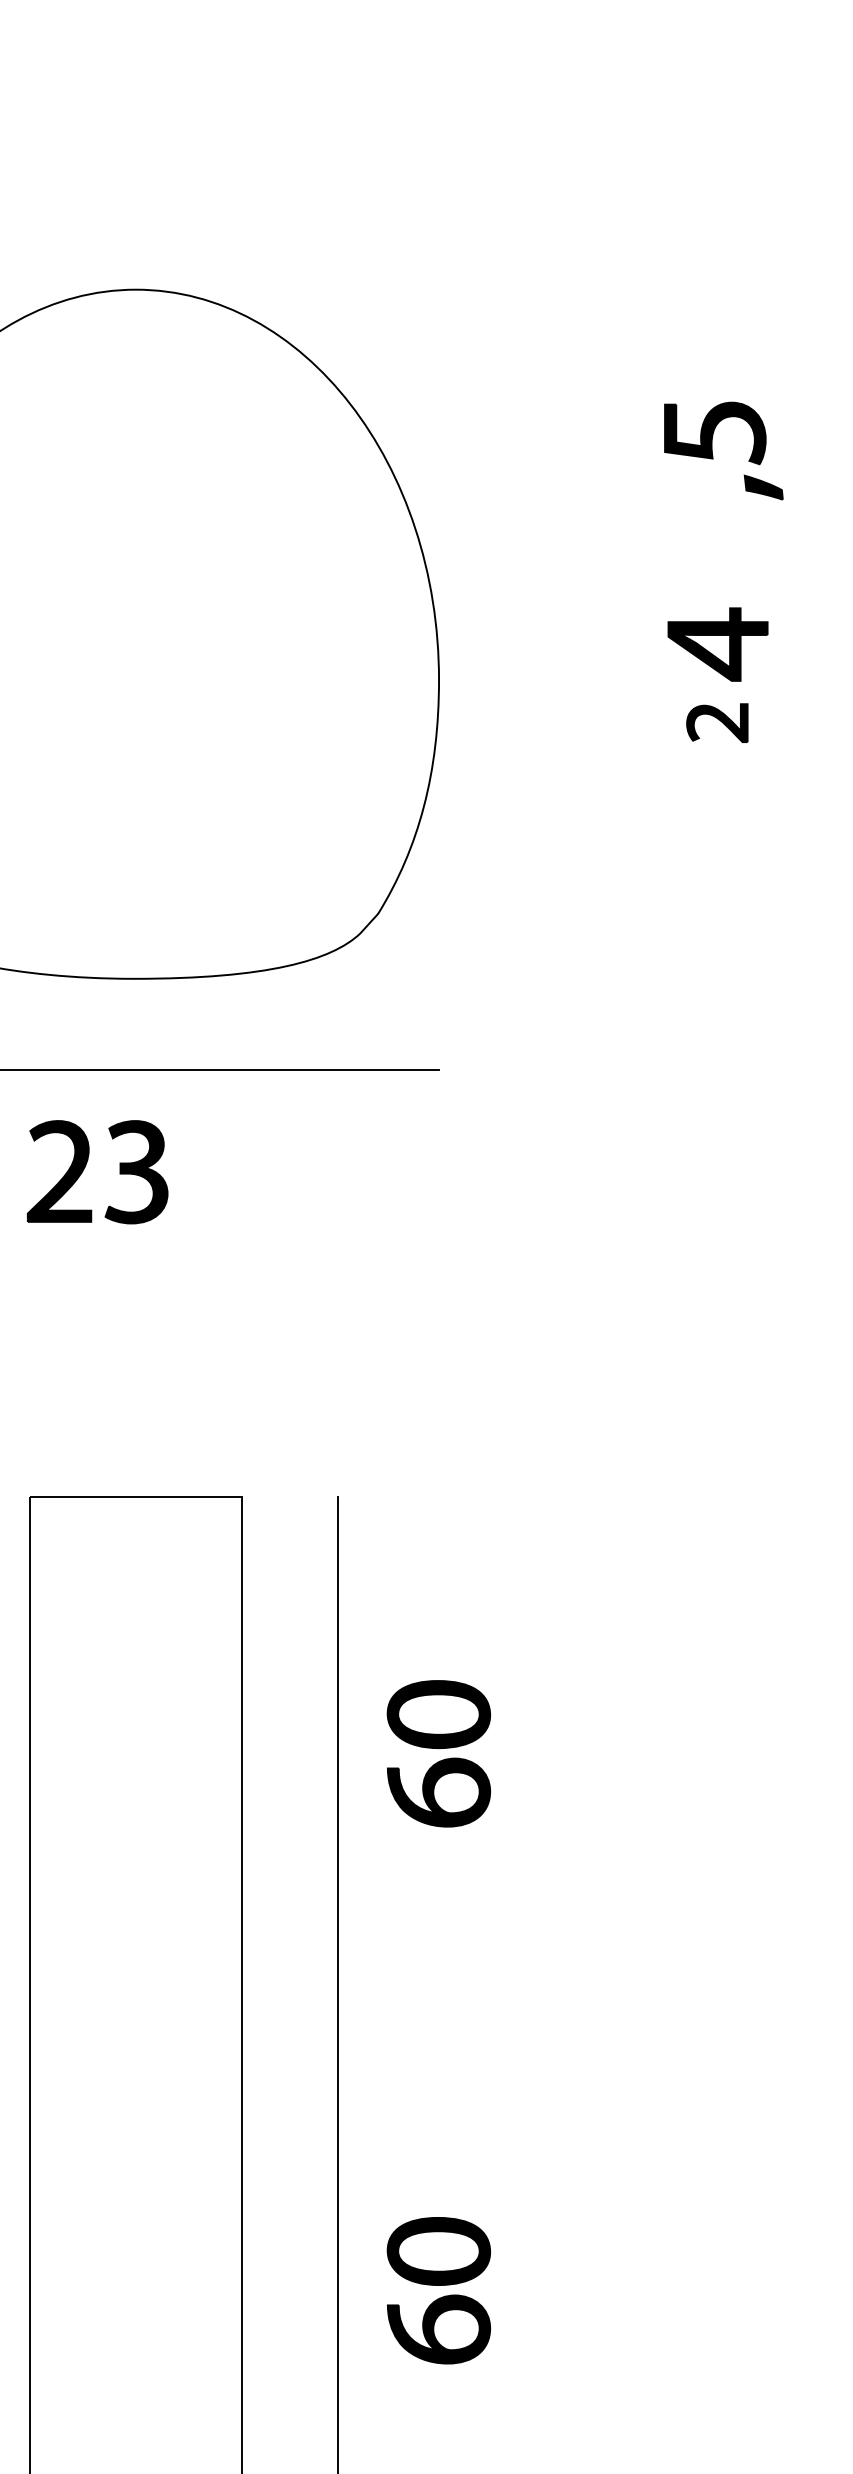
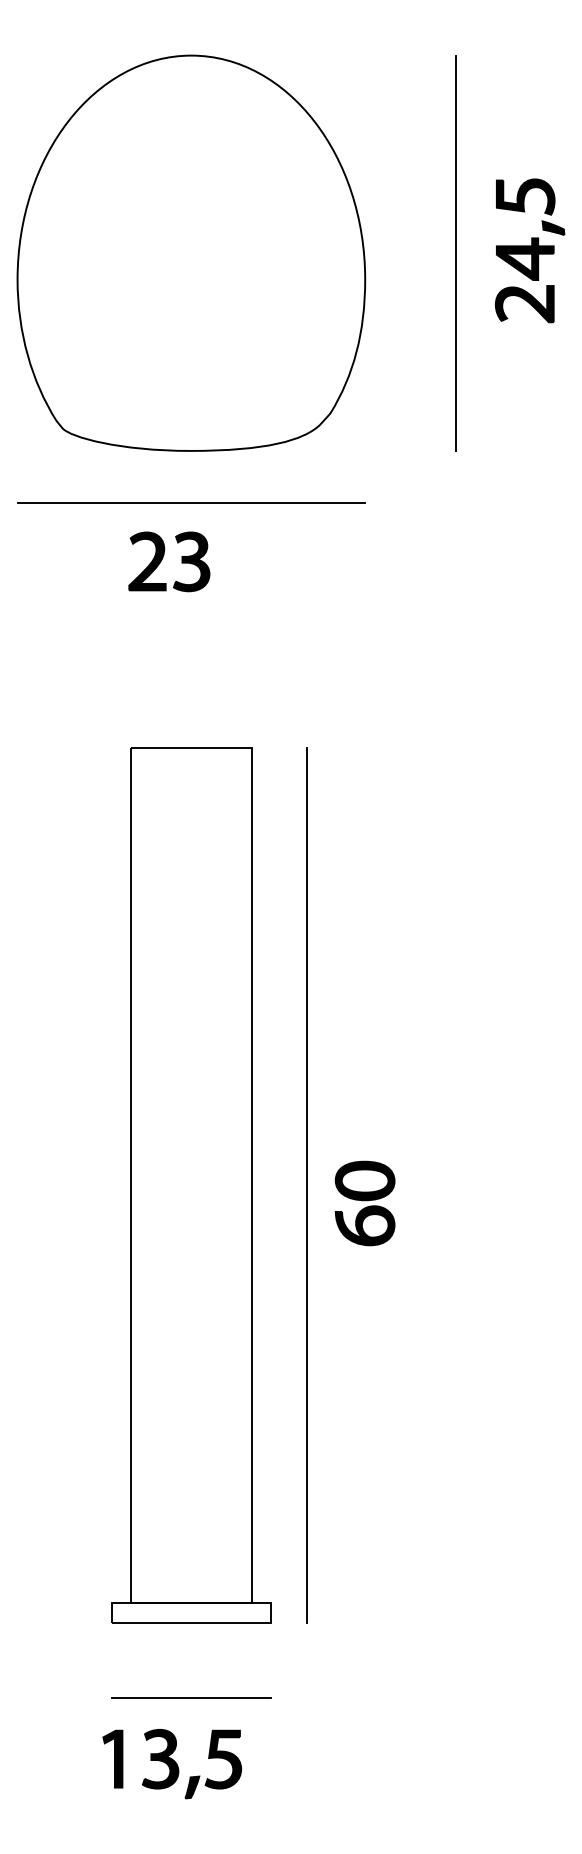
part: (723, 449) -> (530, 206), moved
line: (598, 632) -> (456, 252), added
part: (716, 723) -> (524, 304), size x1.67
part: (437, 1753) -> (364, 895), removed

